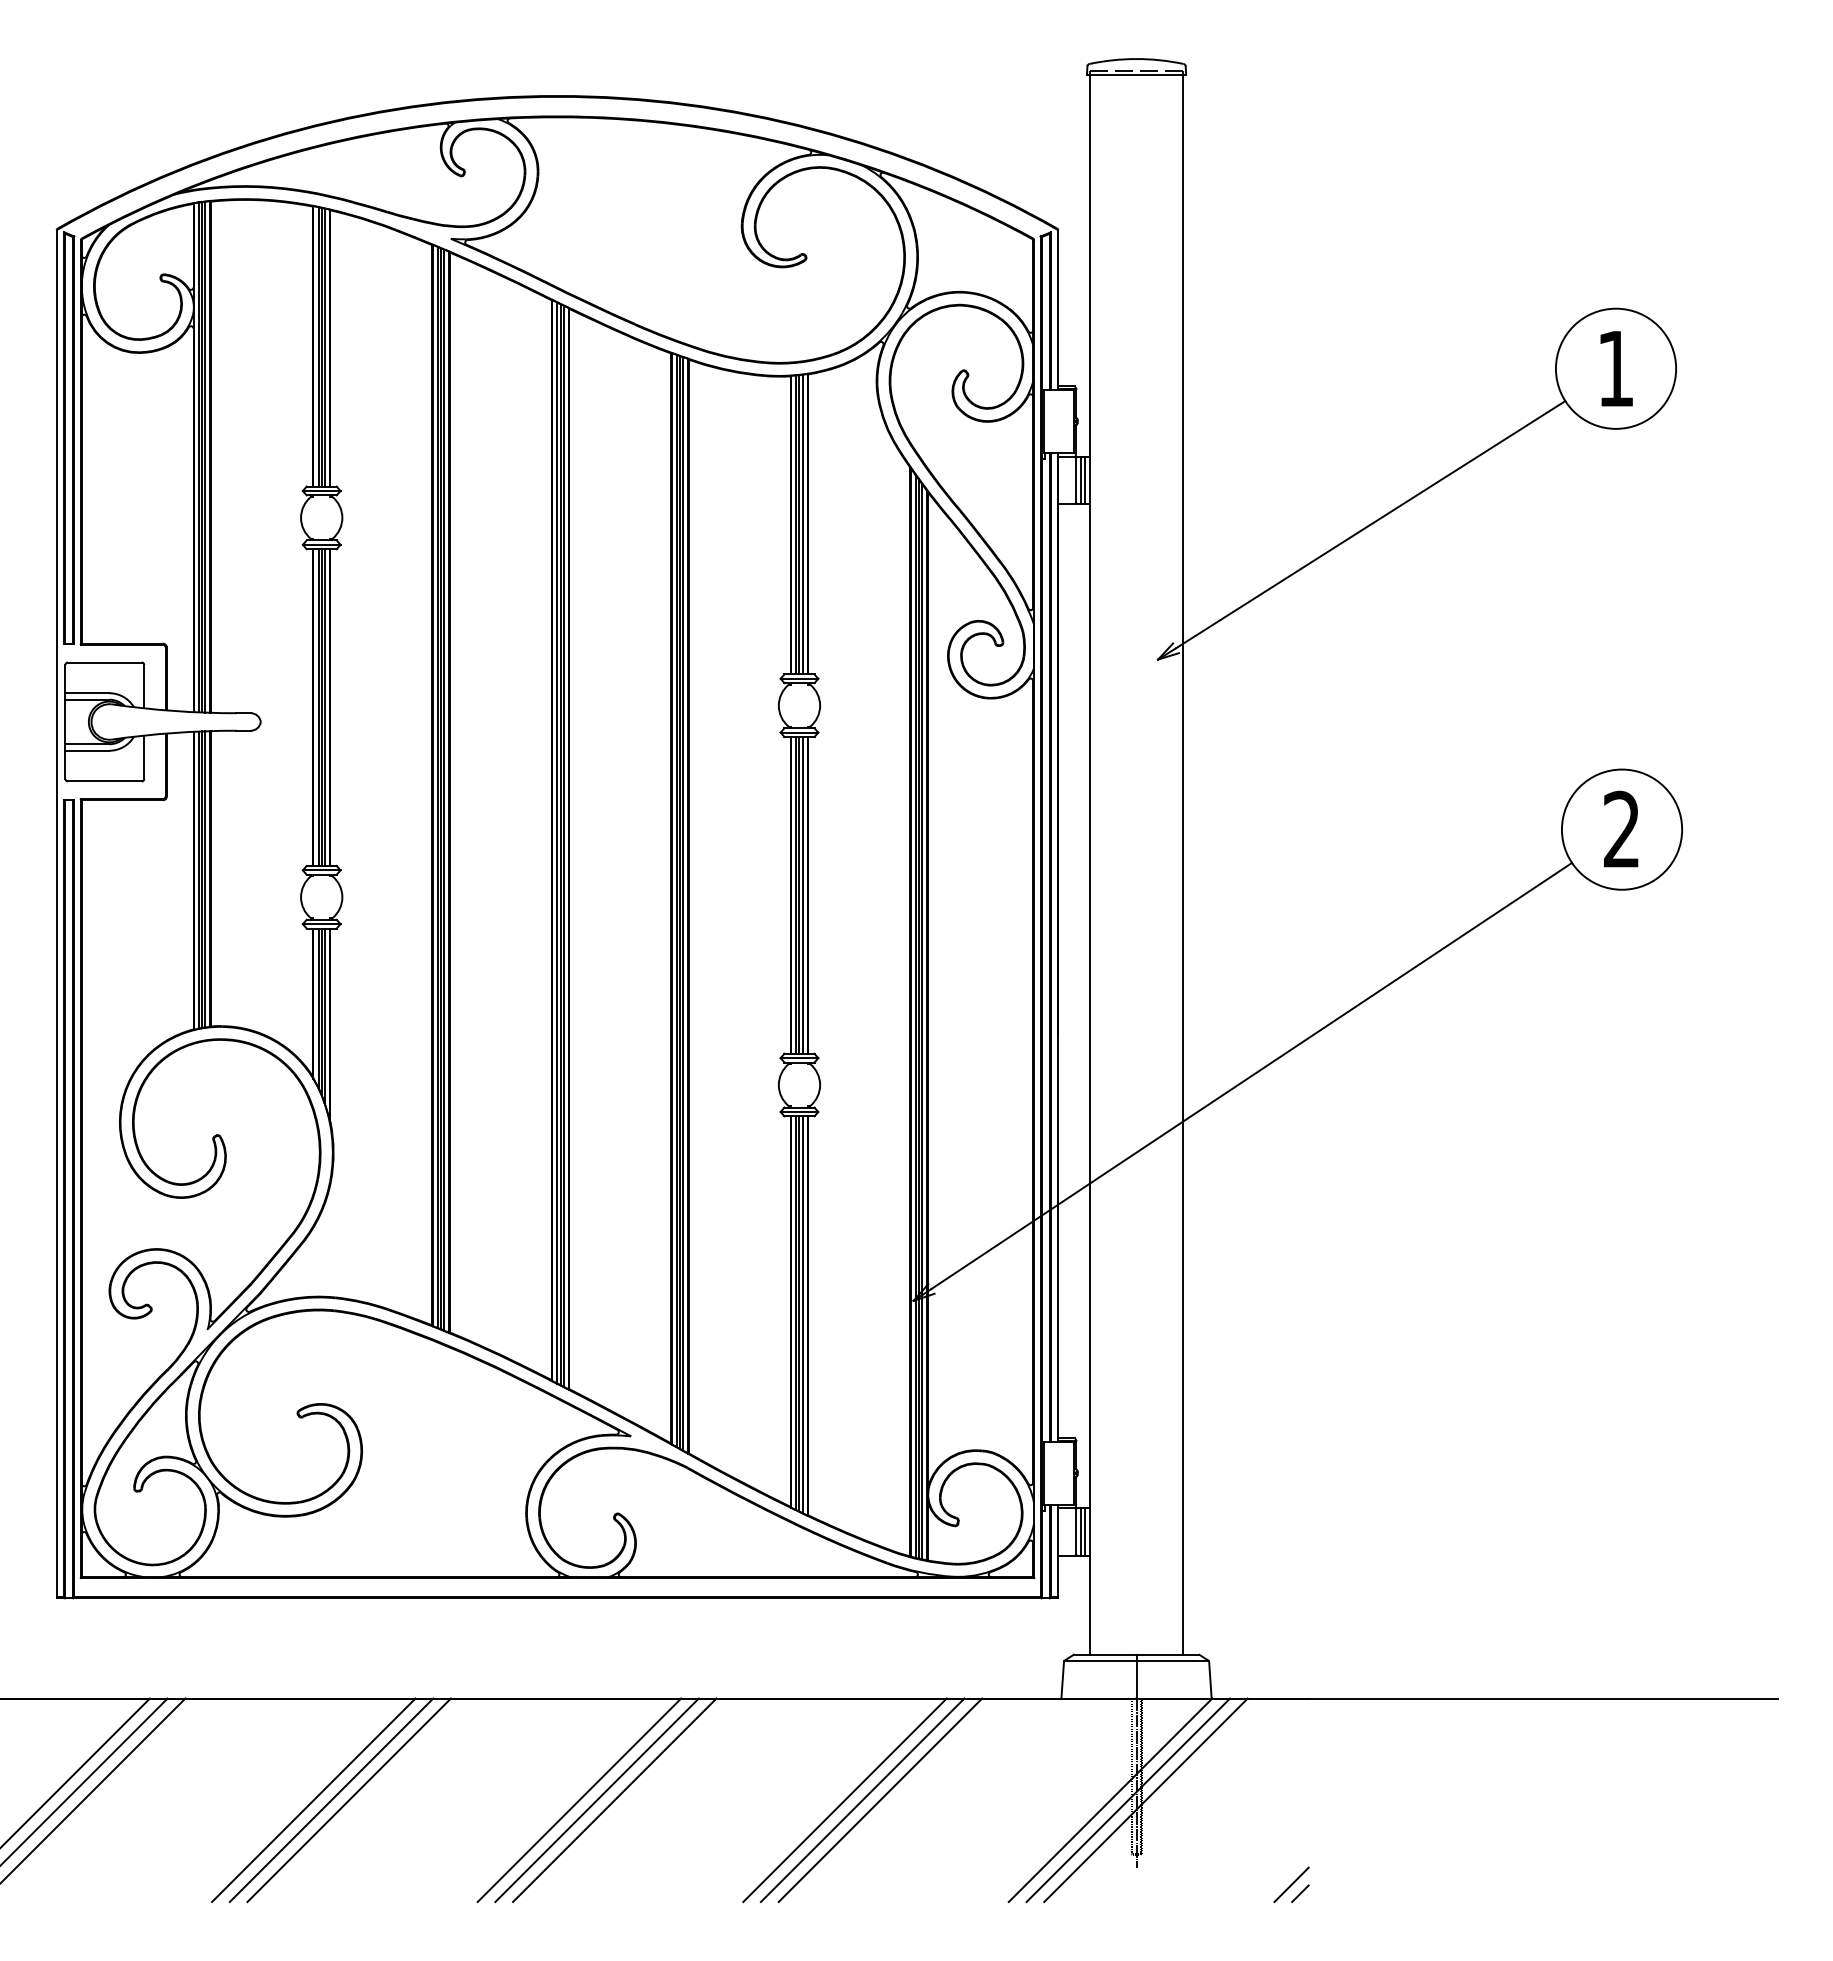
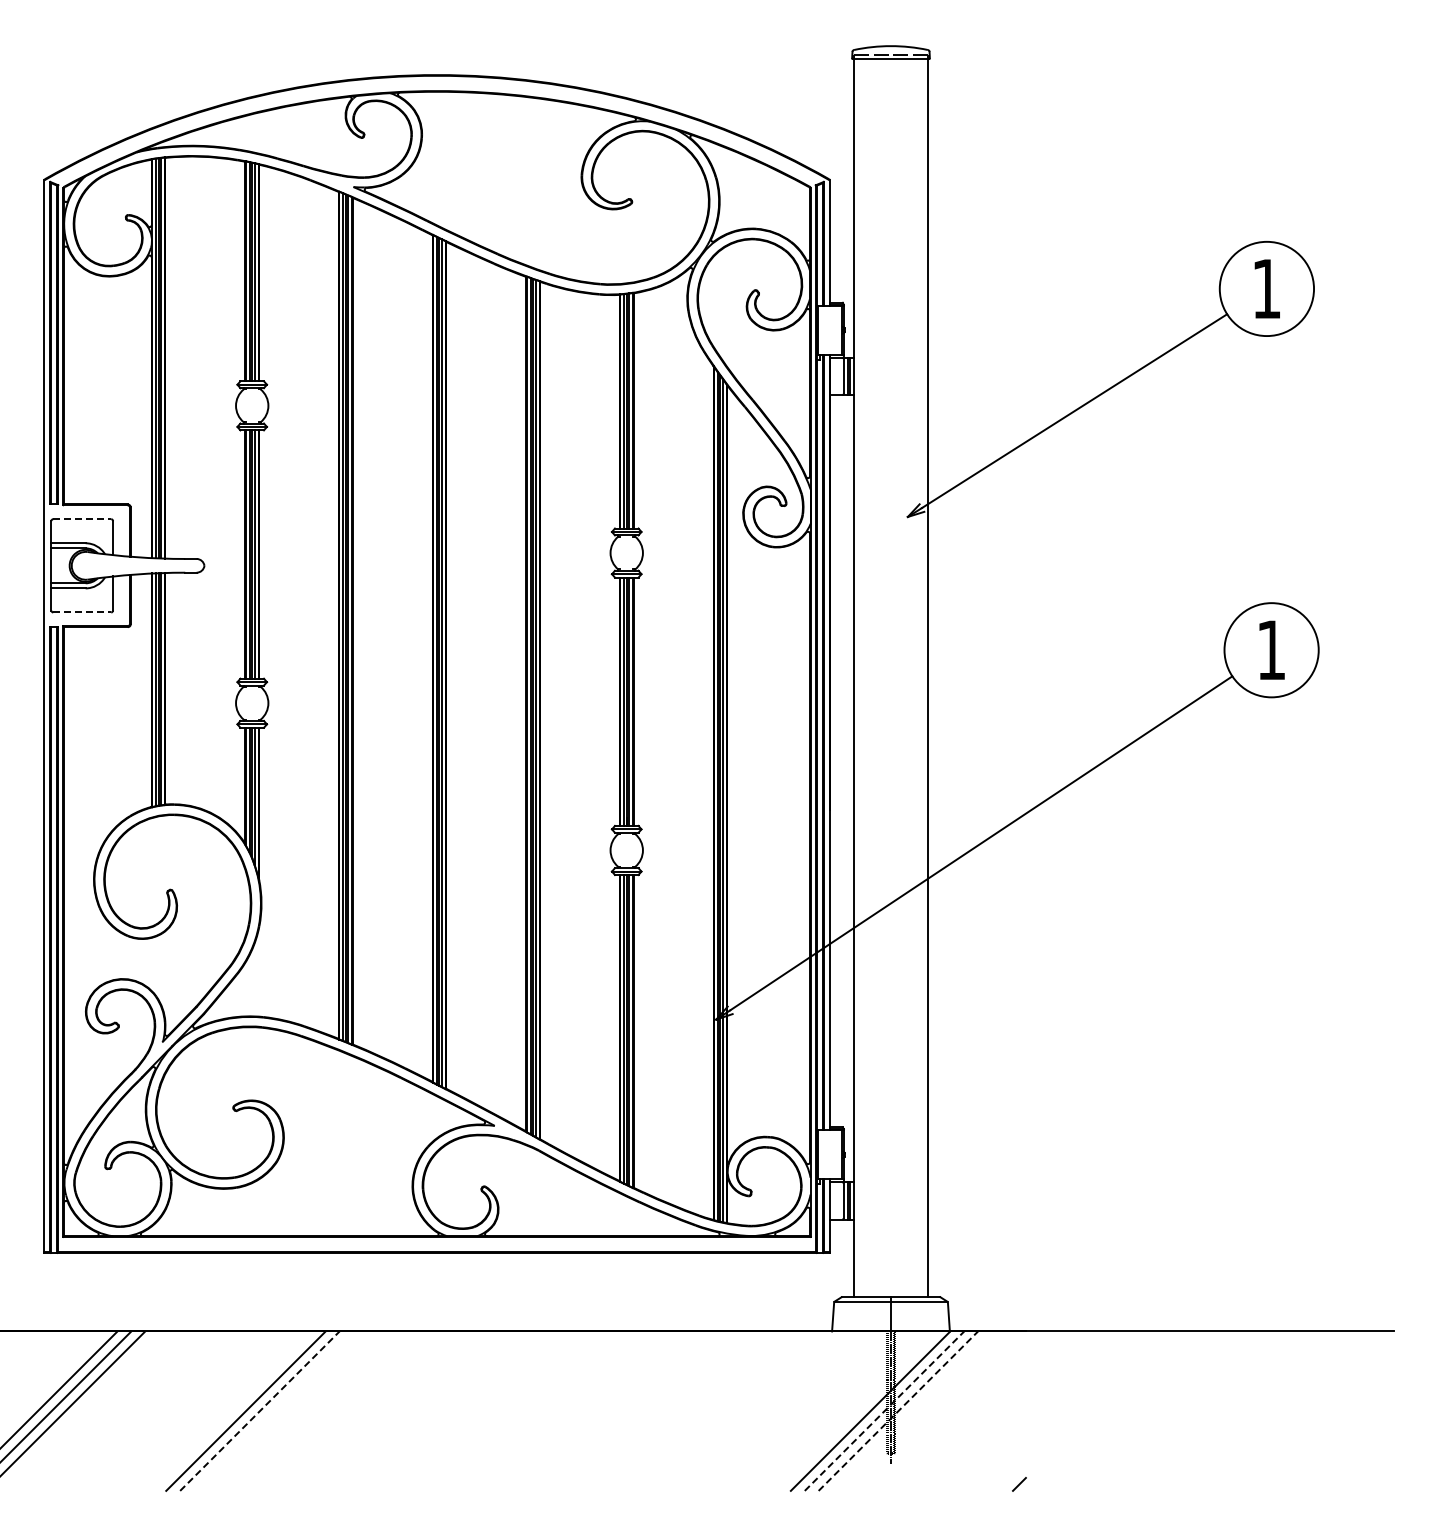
line: (105, 662) -> (82, 519), solid -> dashed
line: (105, 781) -> (82, 612), solid -> dashed
text: (1620, 828) -> (1270, 649), 2 -> 1
line: (348, 1799) -> (273, 1410), removed
line: (579, 1799) -> (454, 1410), removed
line: (596, 1799) -> (467, 1410), removed
line: (614, 1799) -> (481, 1410), removed
line: (845, 1799) -> (662, 1410), removed
line: (862, 1799) -> (676, 1410), removed
line: (879, 1799) -> (689, 1410), removed
line: (330, 1800) -> (259, 1411), solid -> dashed
line: (1128, 1800) -> (884, 1411), solid -> dashed
line: (1146, 1800) -> (898, 1411), solid -> dashed
line: (1291, 1884) -> (1012, 1477), removed

